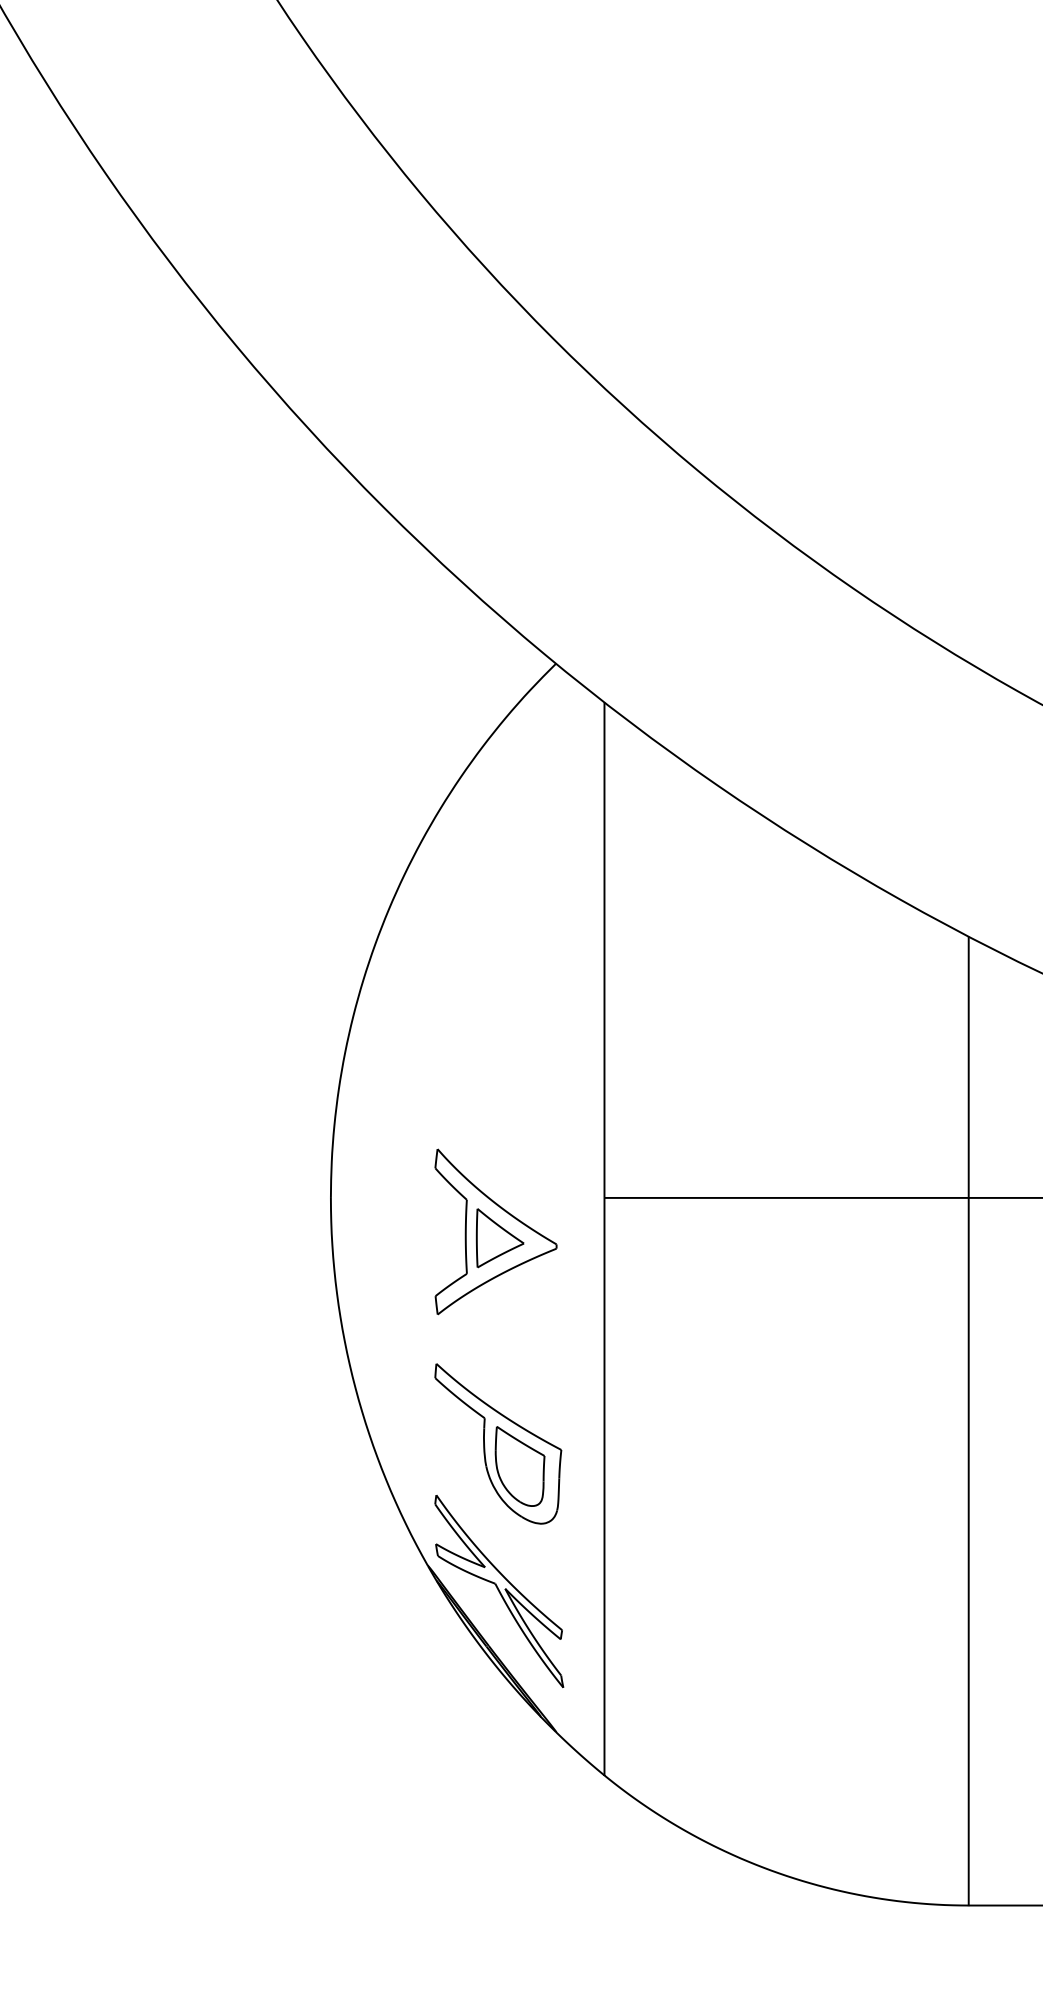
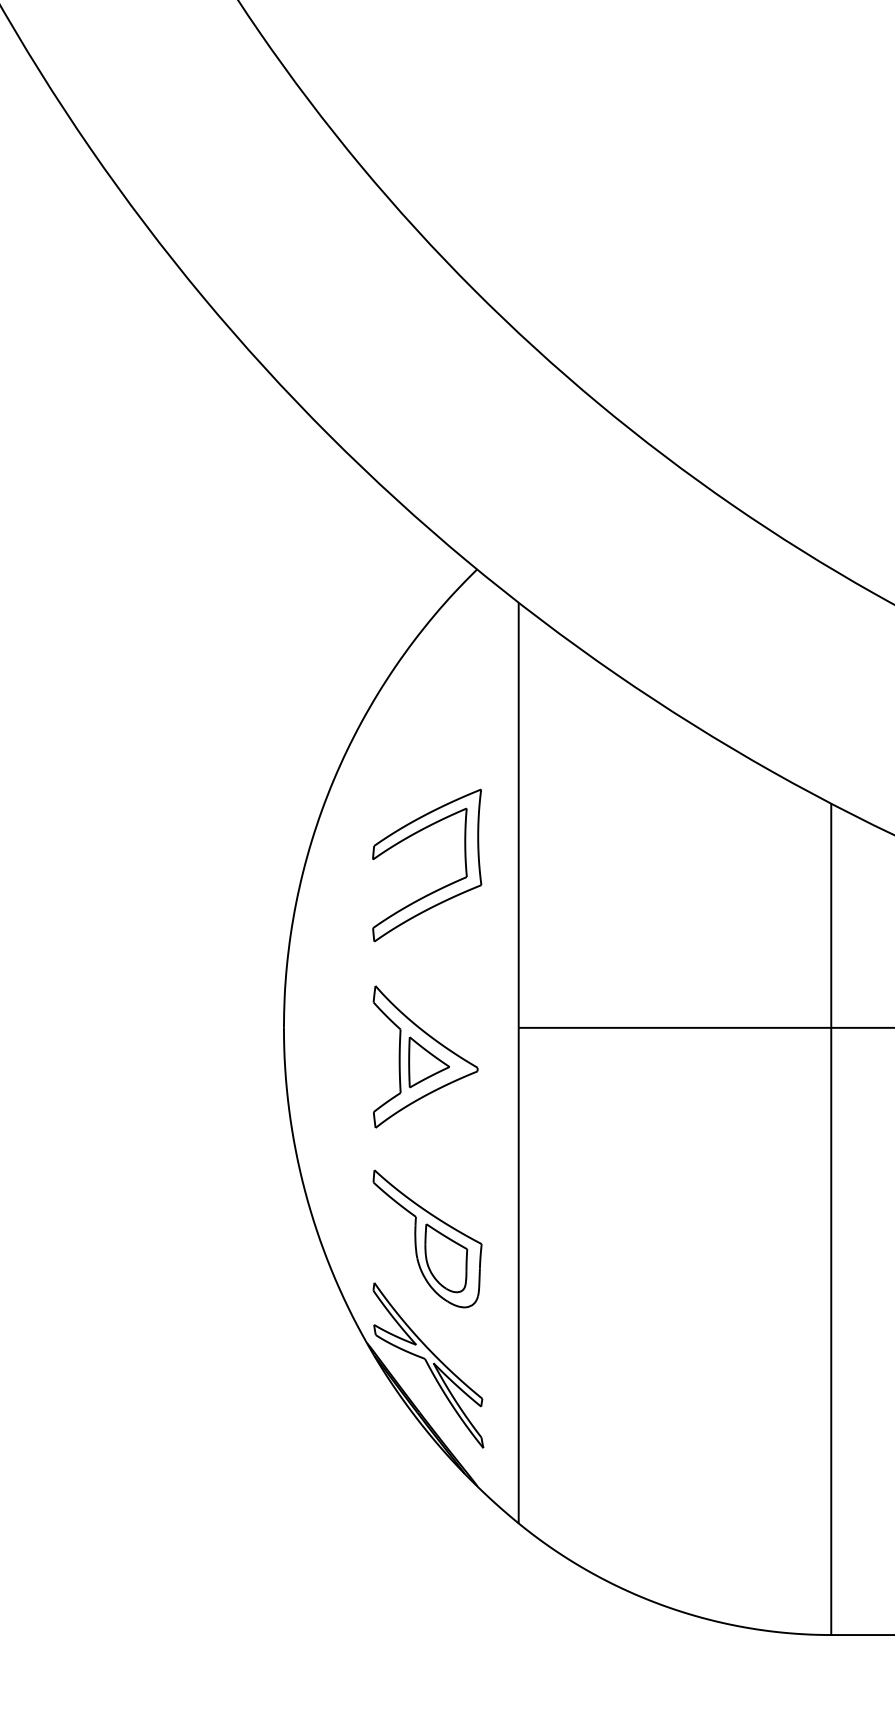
part: (507, 1037) -> (435, 890), added

